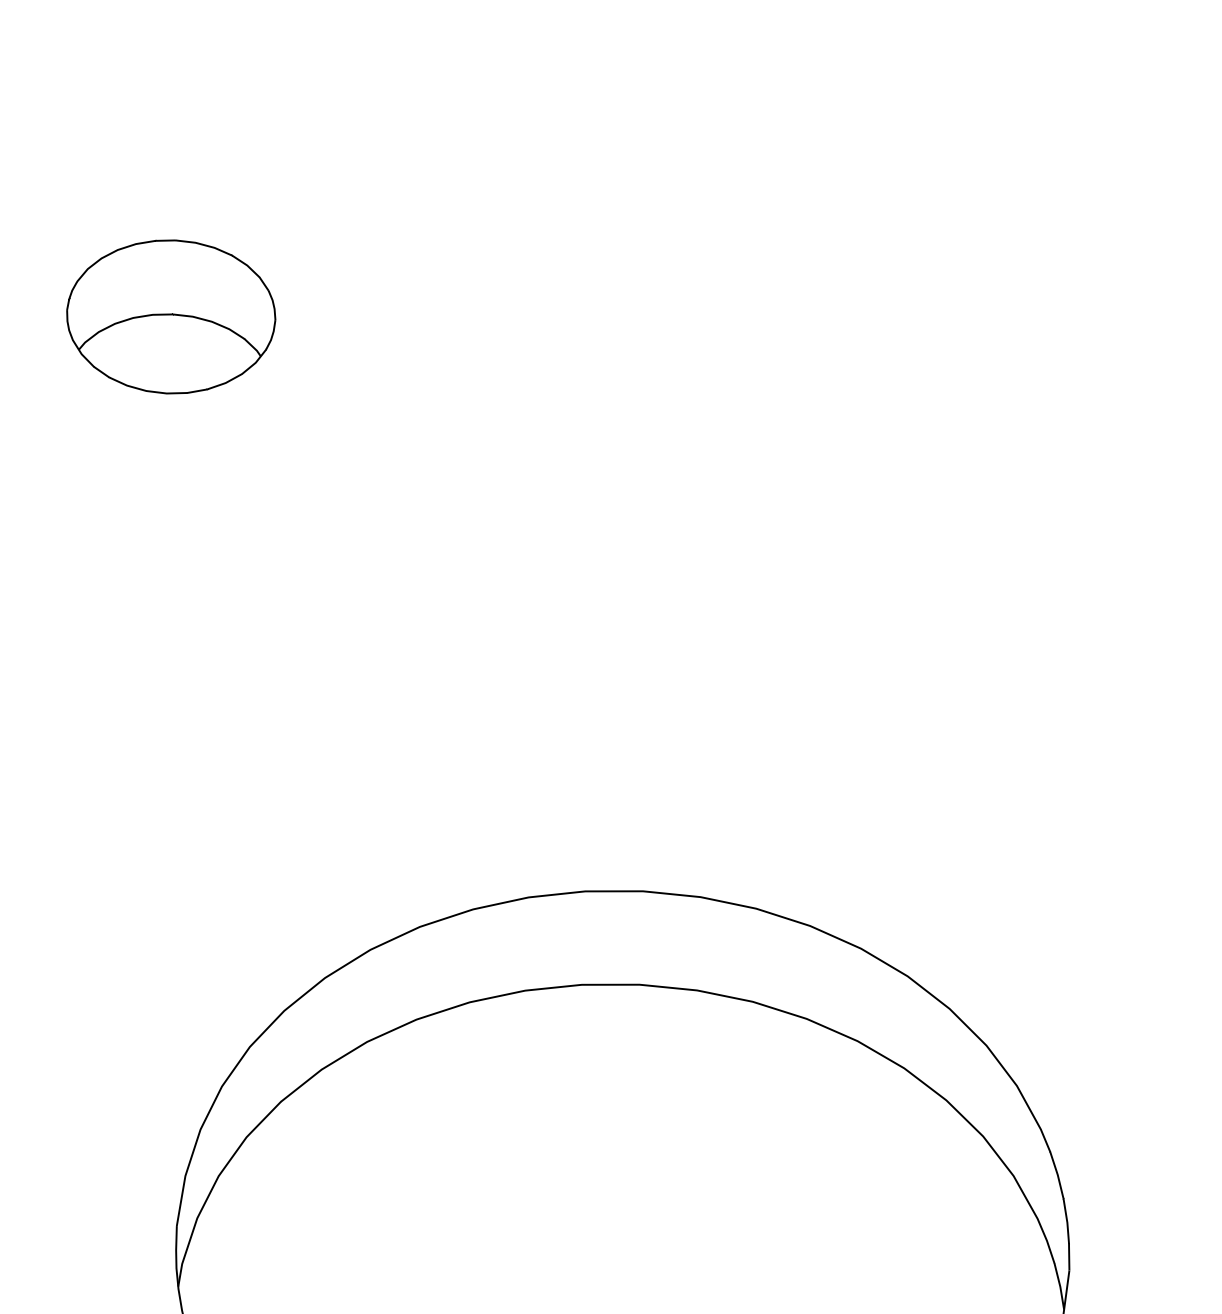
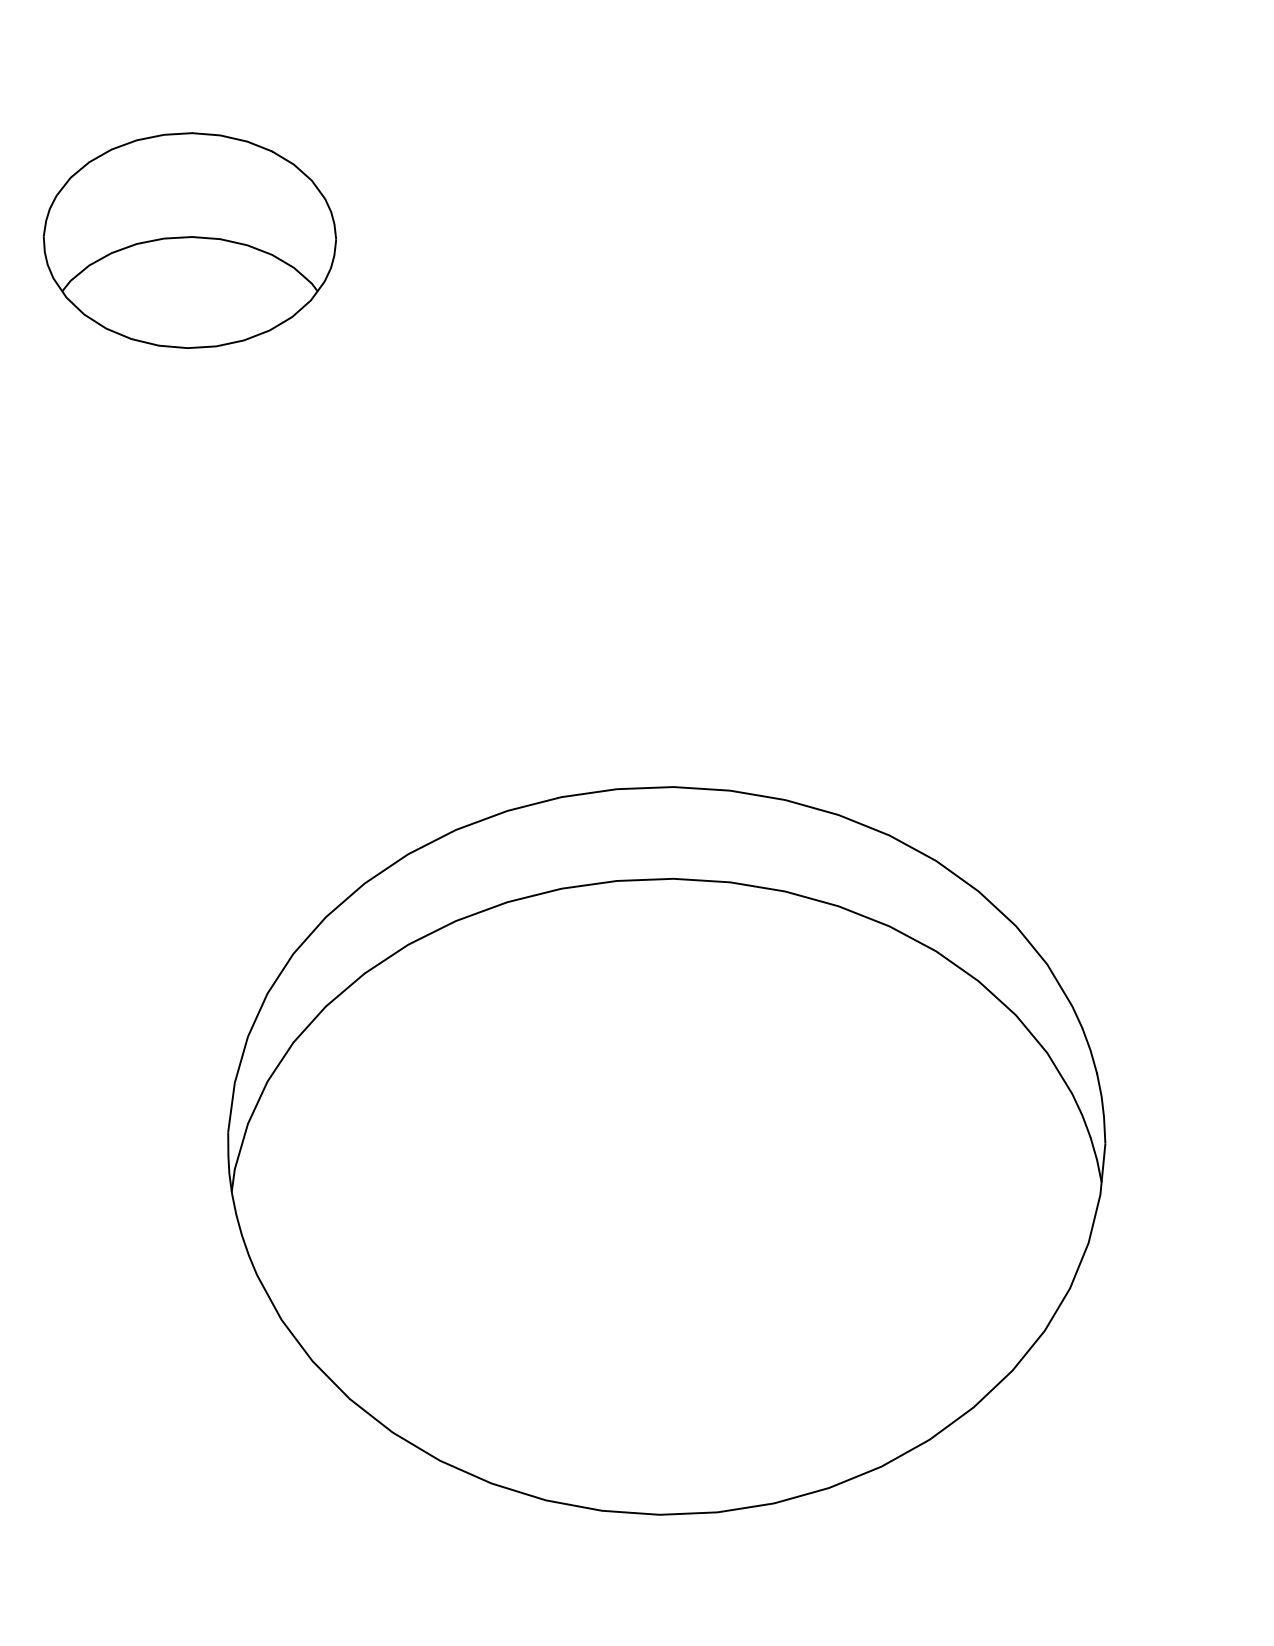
part: (170, 316) -> (189, 240), size x1.43

